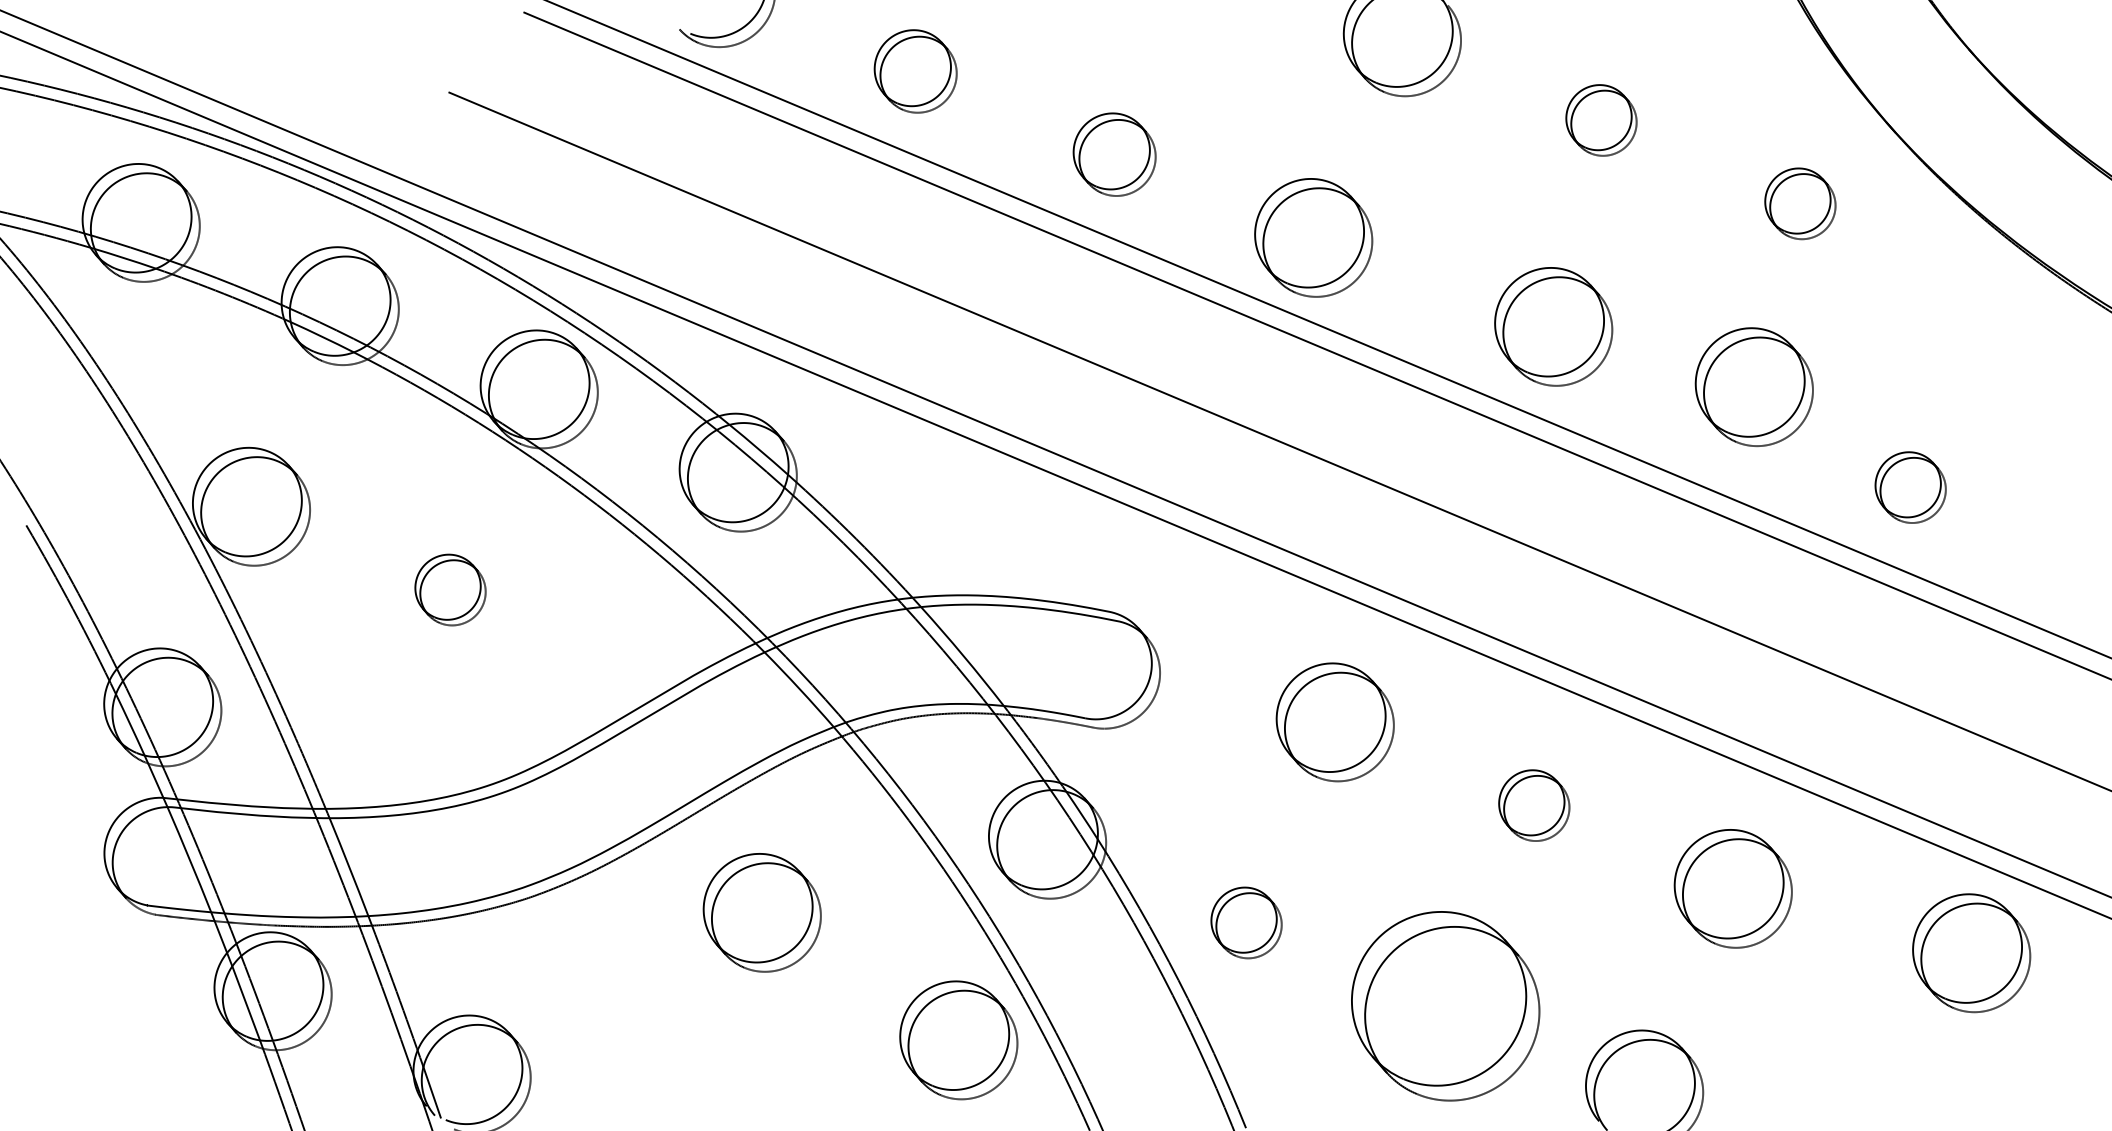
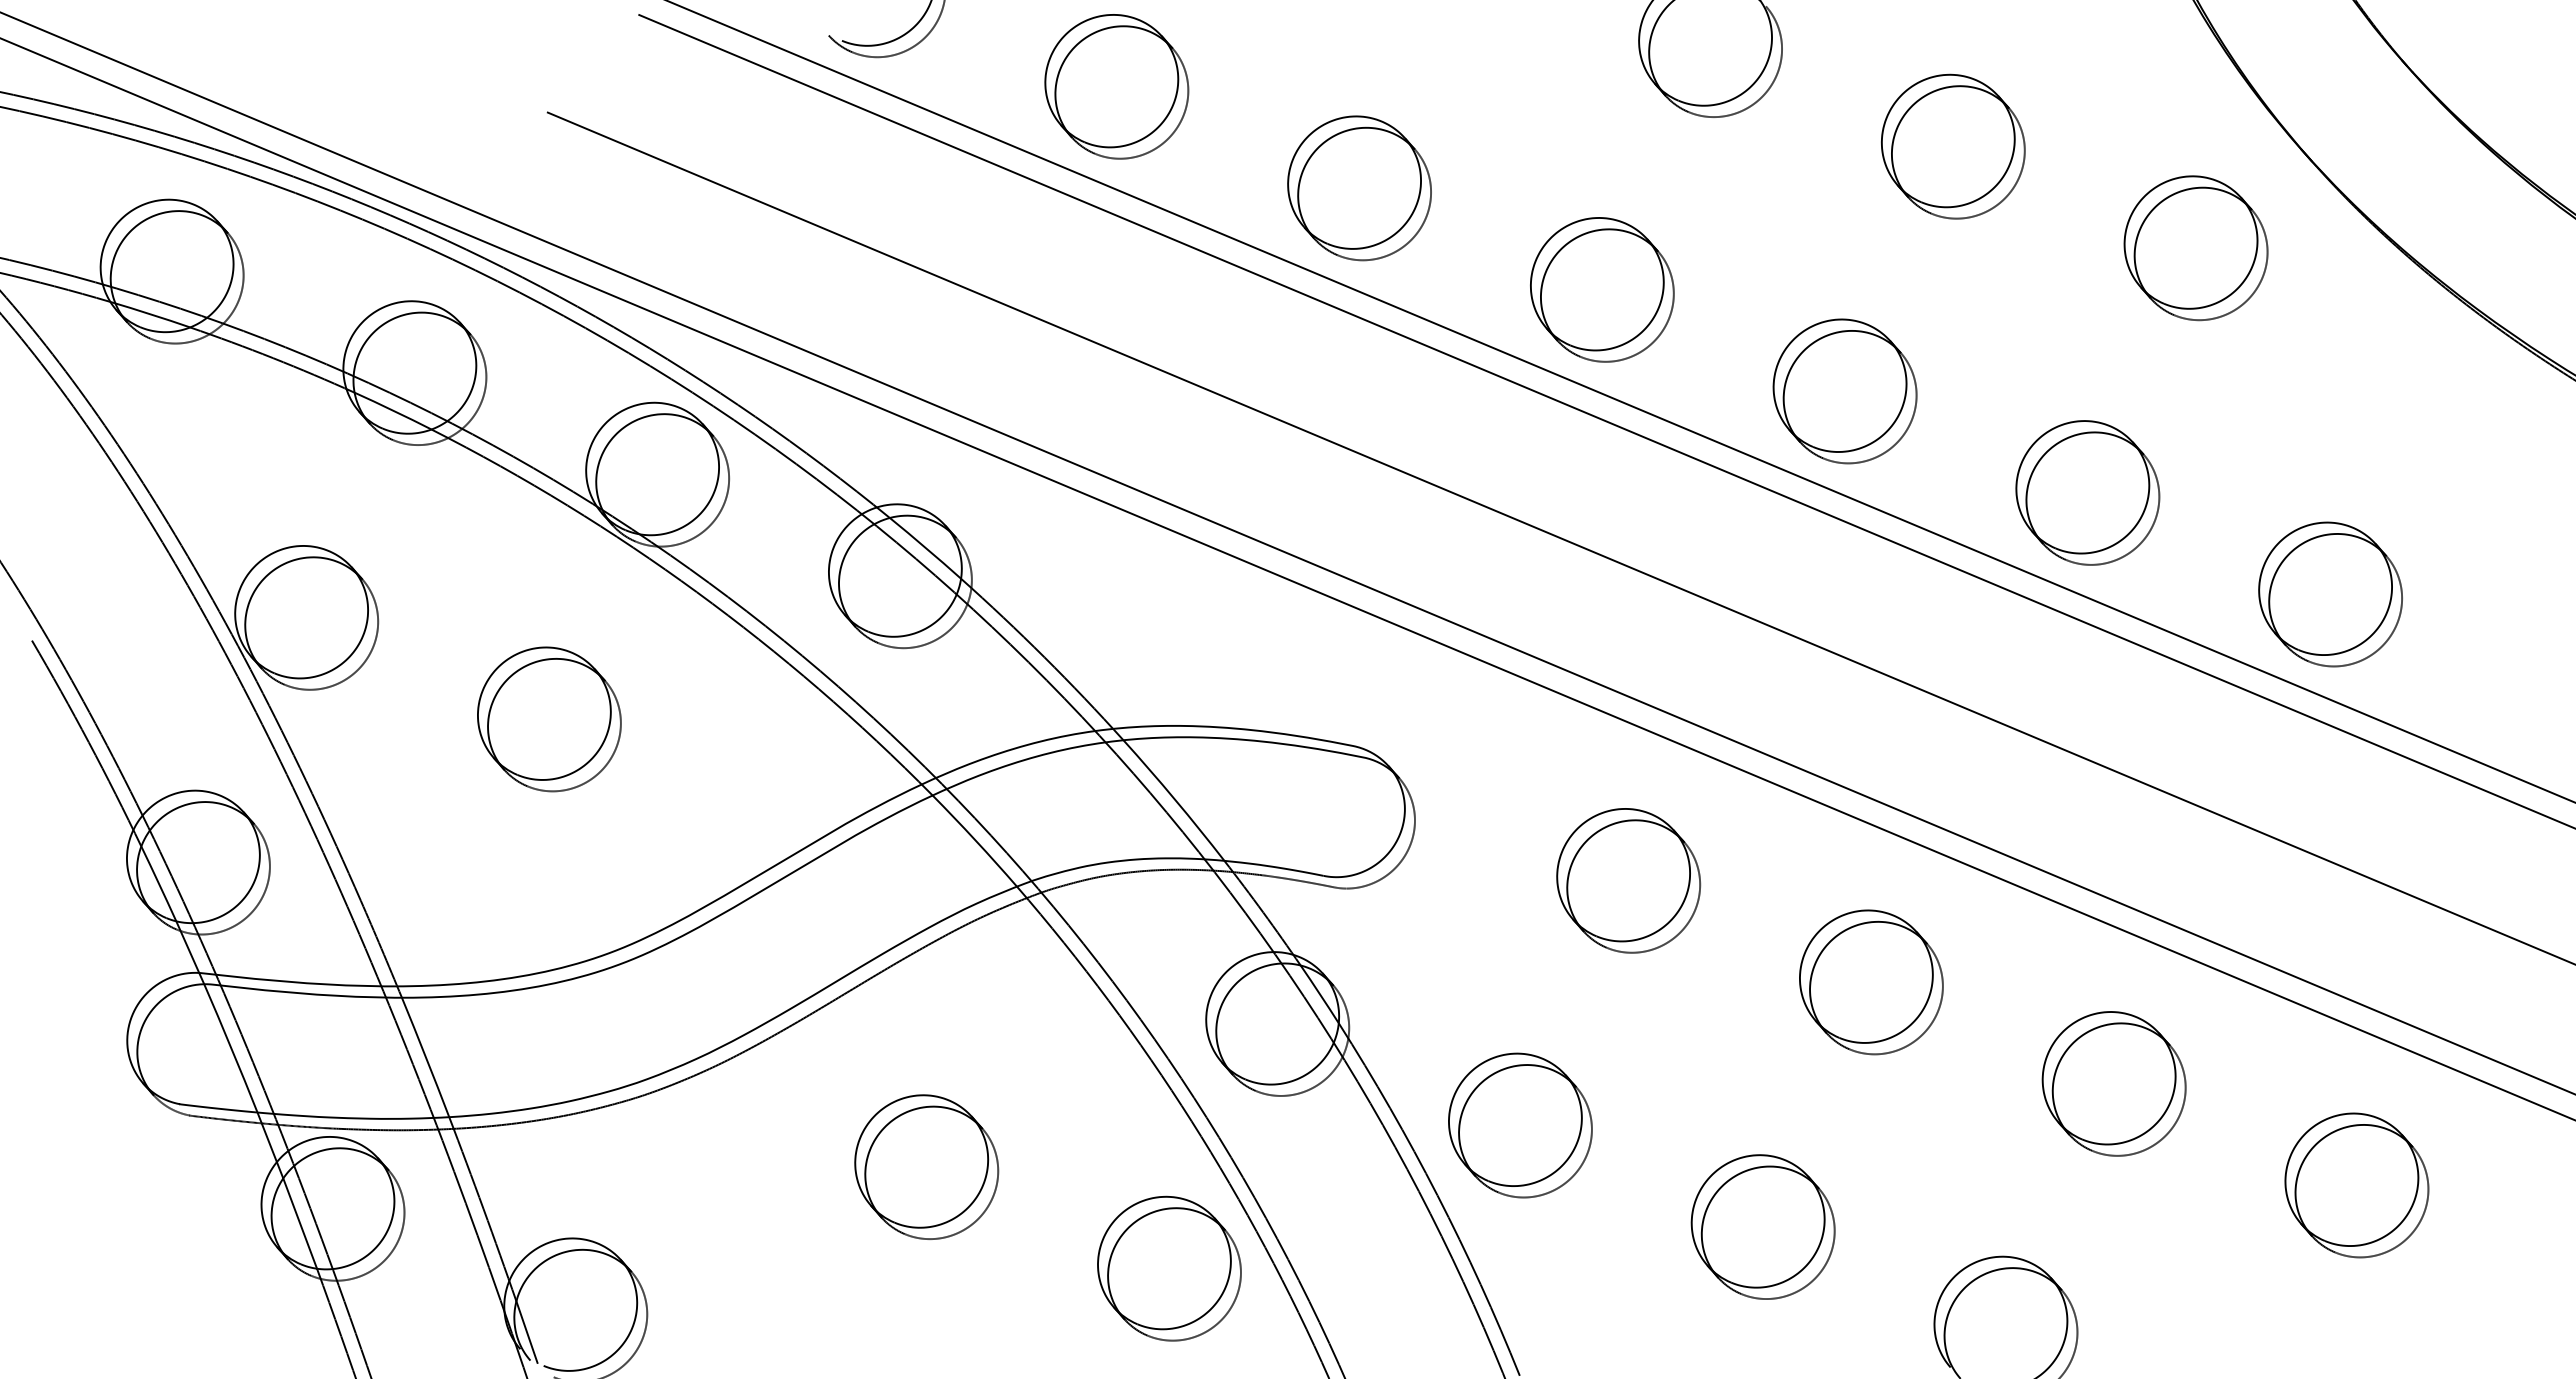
part: (915, 71) -> (1116, 86), size x1.43
part: (1601, 120) -> (1953, 146), size x1.67
part: (1114, 154) -> (1359, 188), size x1.43
part: (1799, 203) -> (2195, 248), size x1.67
part: (1553, 326) -> (1844, 391), moved
part: (1754, 386) -> (2087, 492), moved
part: (1910, 487) -> (2330, 594), size x1.67
part: (450, 590) -> (549, 719), size x1.67
part: (1534, 805) -> (1871, 982), size x1.67
part: (762, 912) -> (926, 1166), moved
part: (1246, 922) -> (1520, 1125), size x1.67
part: (1971, 953) -> (2356, 1185), moved
part: (1444, 1005) -> (1762, 1226), size x0.62

